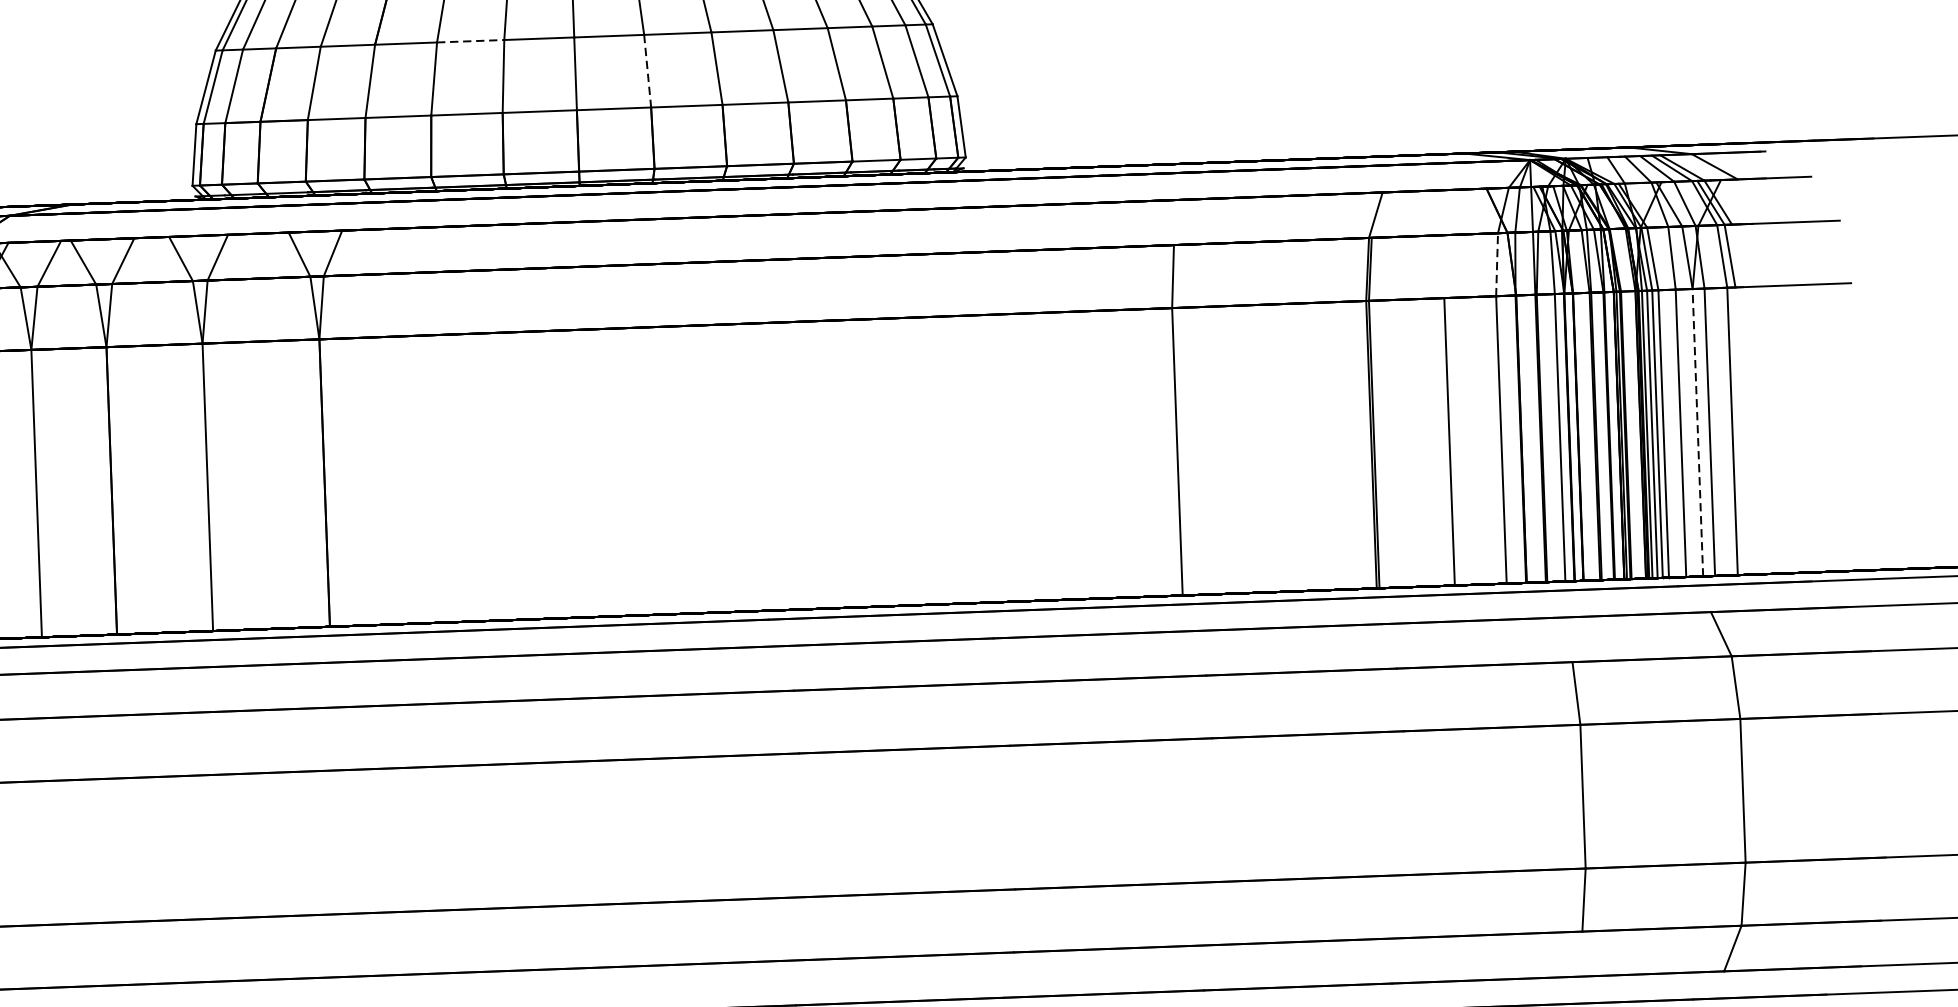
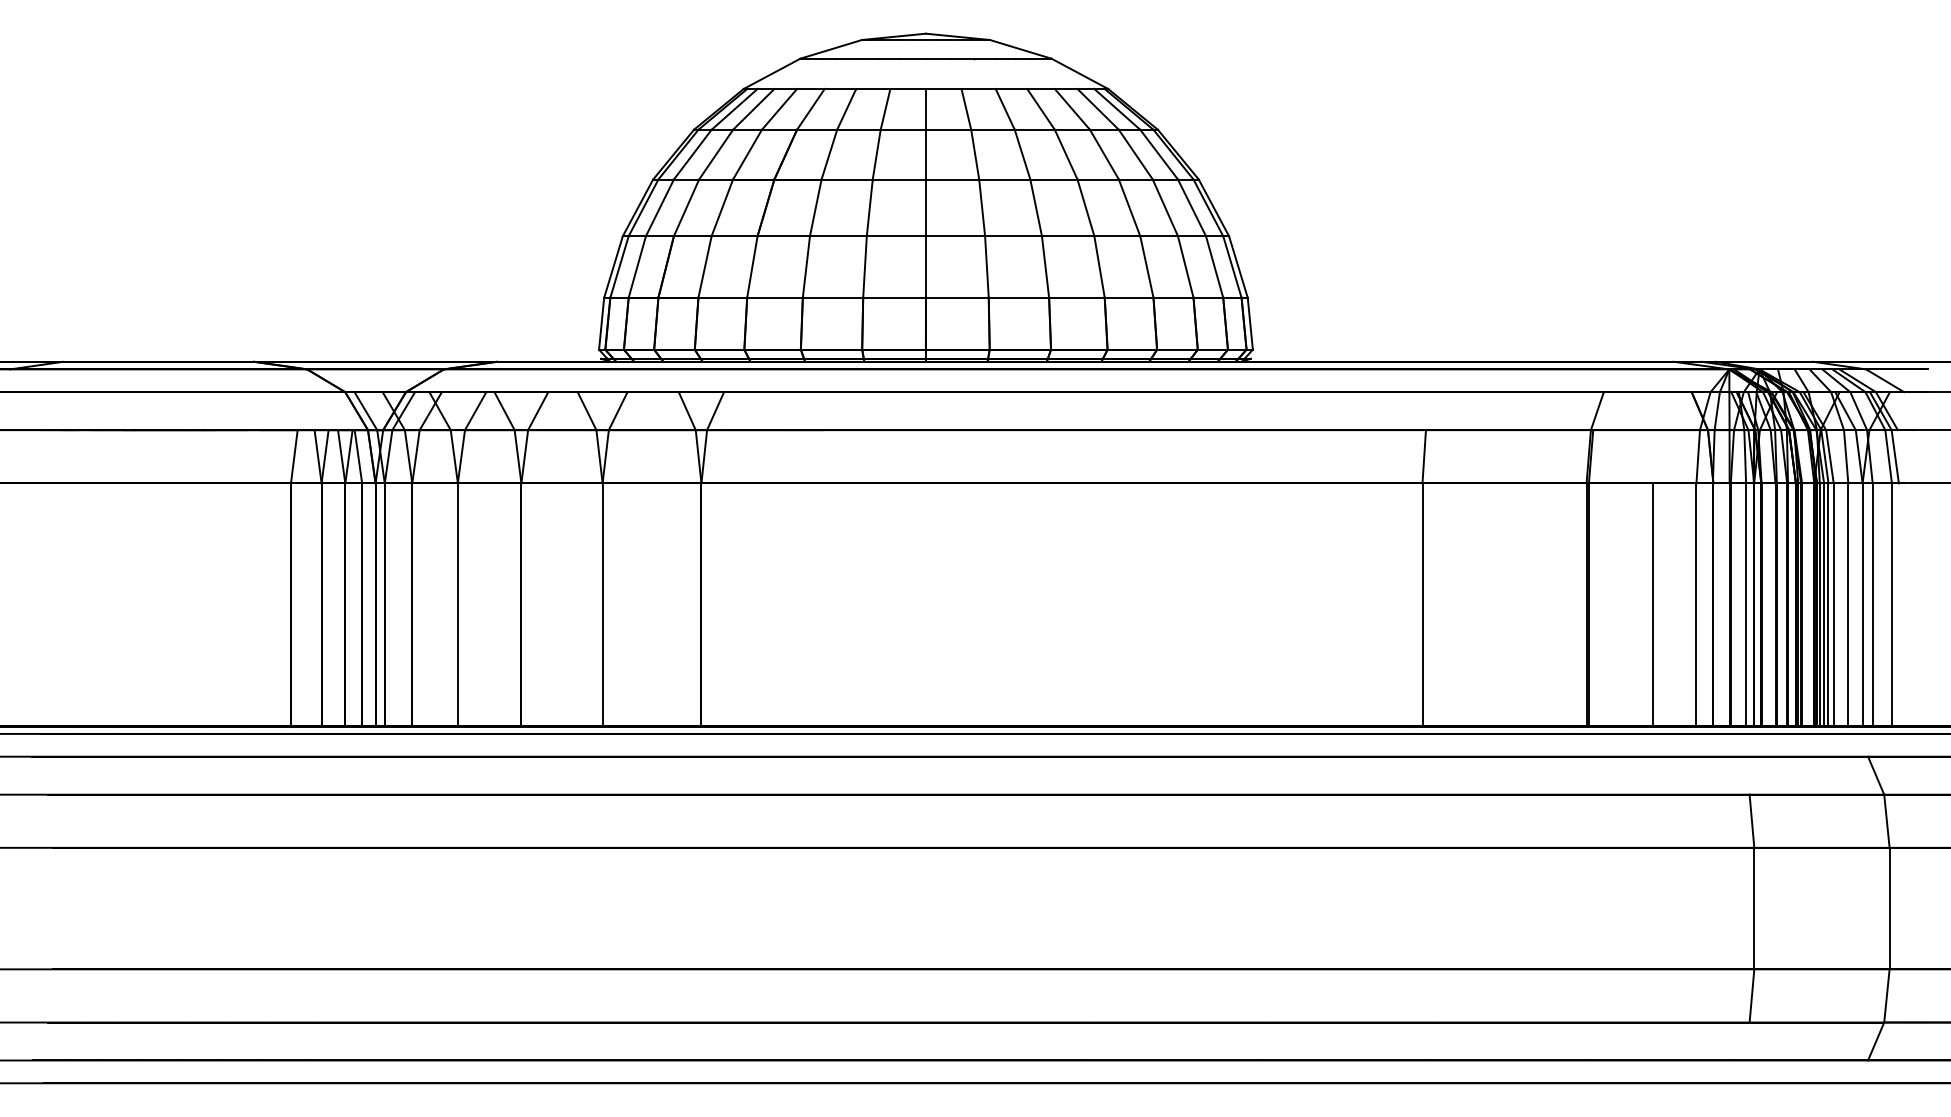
line: (470, 41) -> (838, 236), dashed -> solid
line: (647, 71) -> (986, 267), dashed -> solid
line: (1497, 264) -> (1698, 456), dashed -> solid
line: (1697, 432) -> (1862, 604), dashed -> solid

